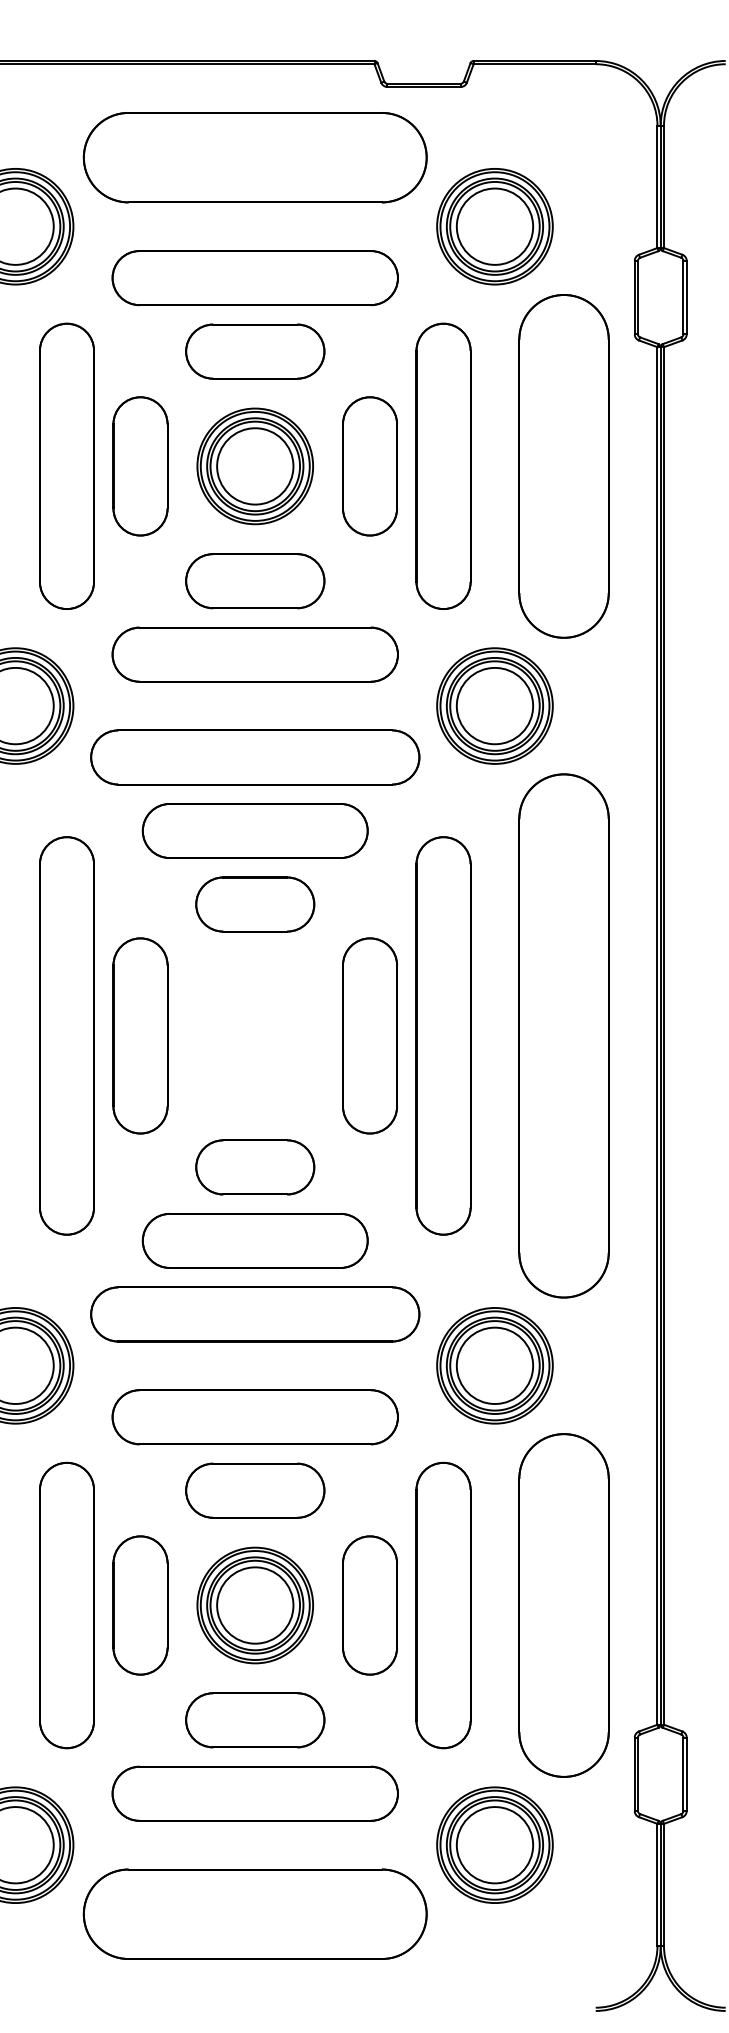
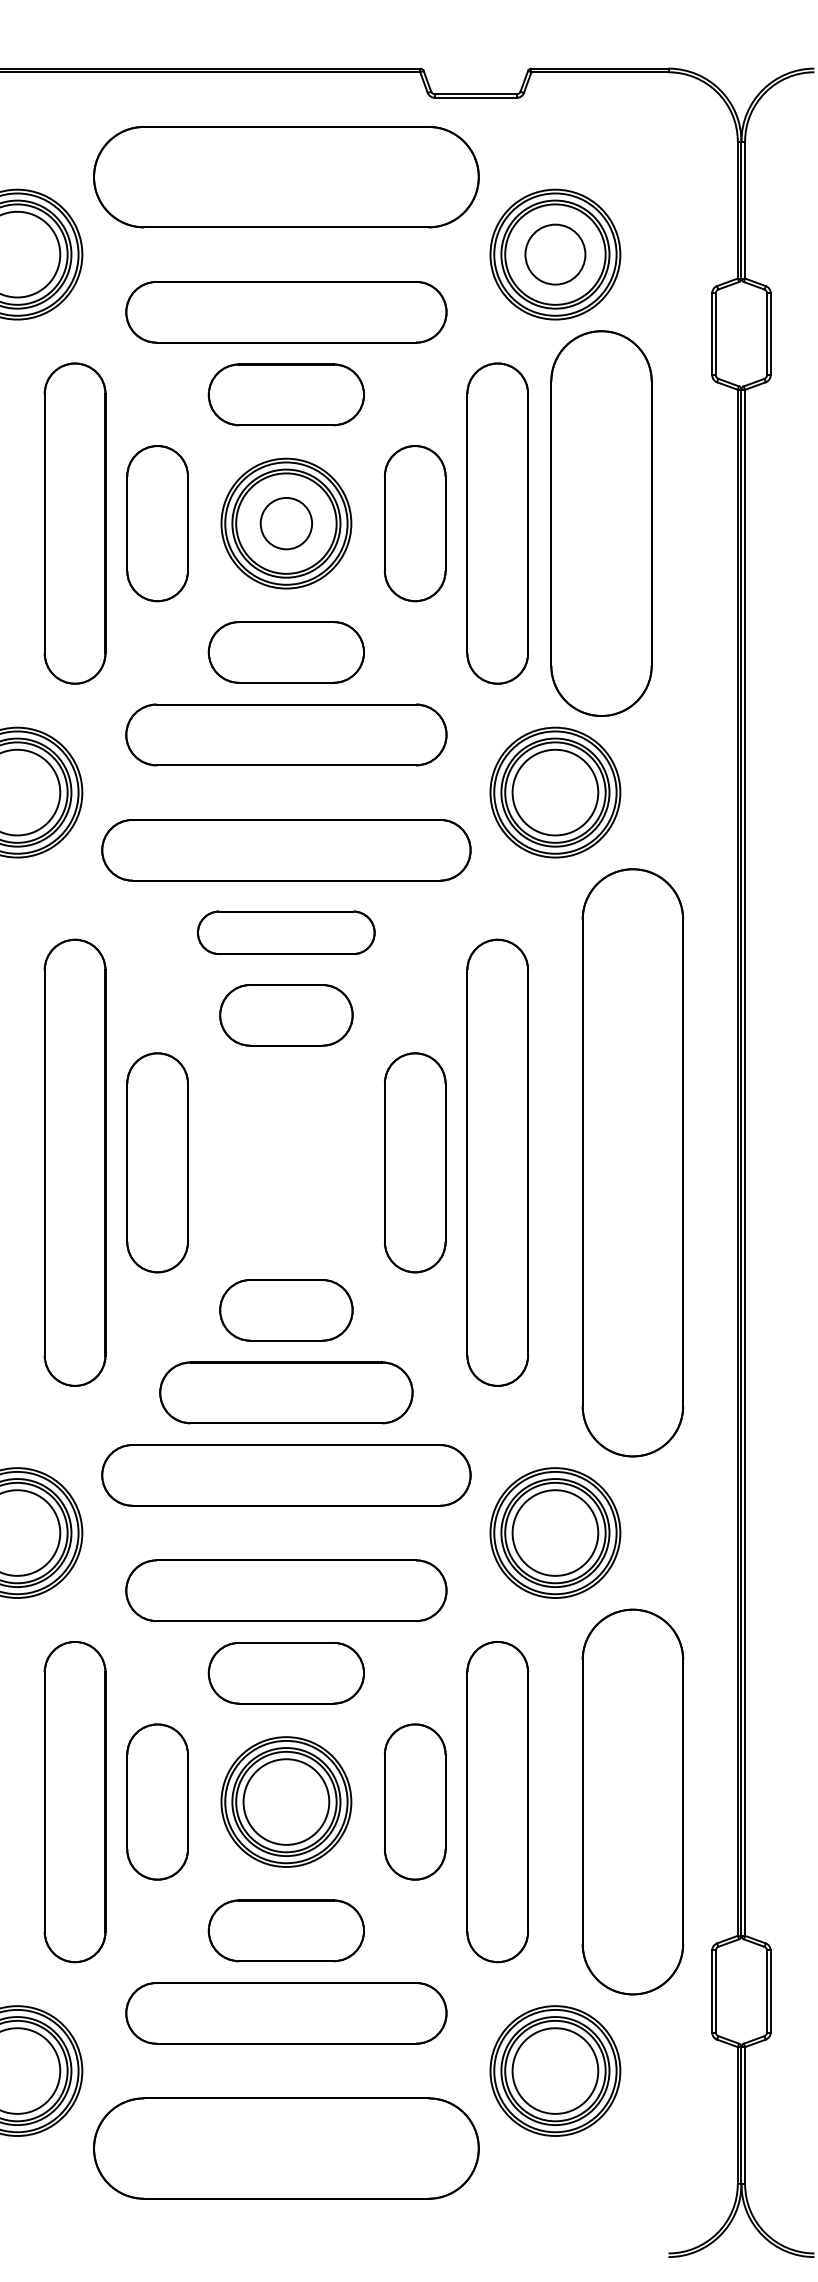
circle: (494, 226) -> (554, 254), size x0.7
circle: (255, 466) -> (286, 523), size x0.6
part: (563, 466) -> (600, 523), moved
part: (254, 830) -> (285, 932), size x0.7

